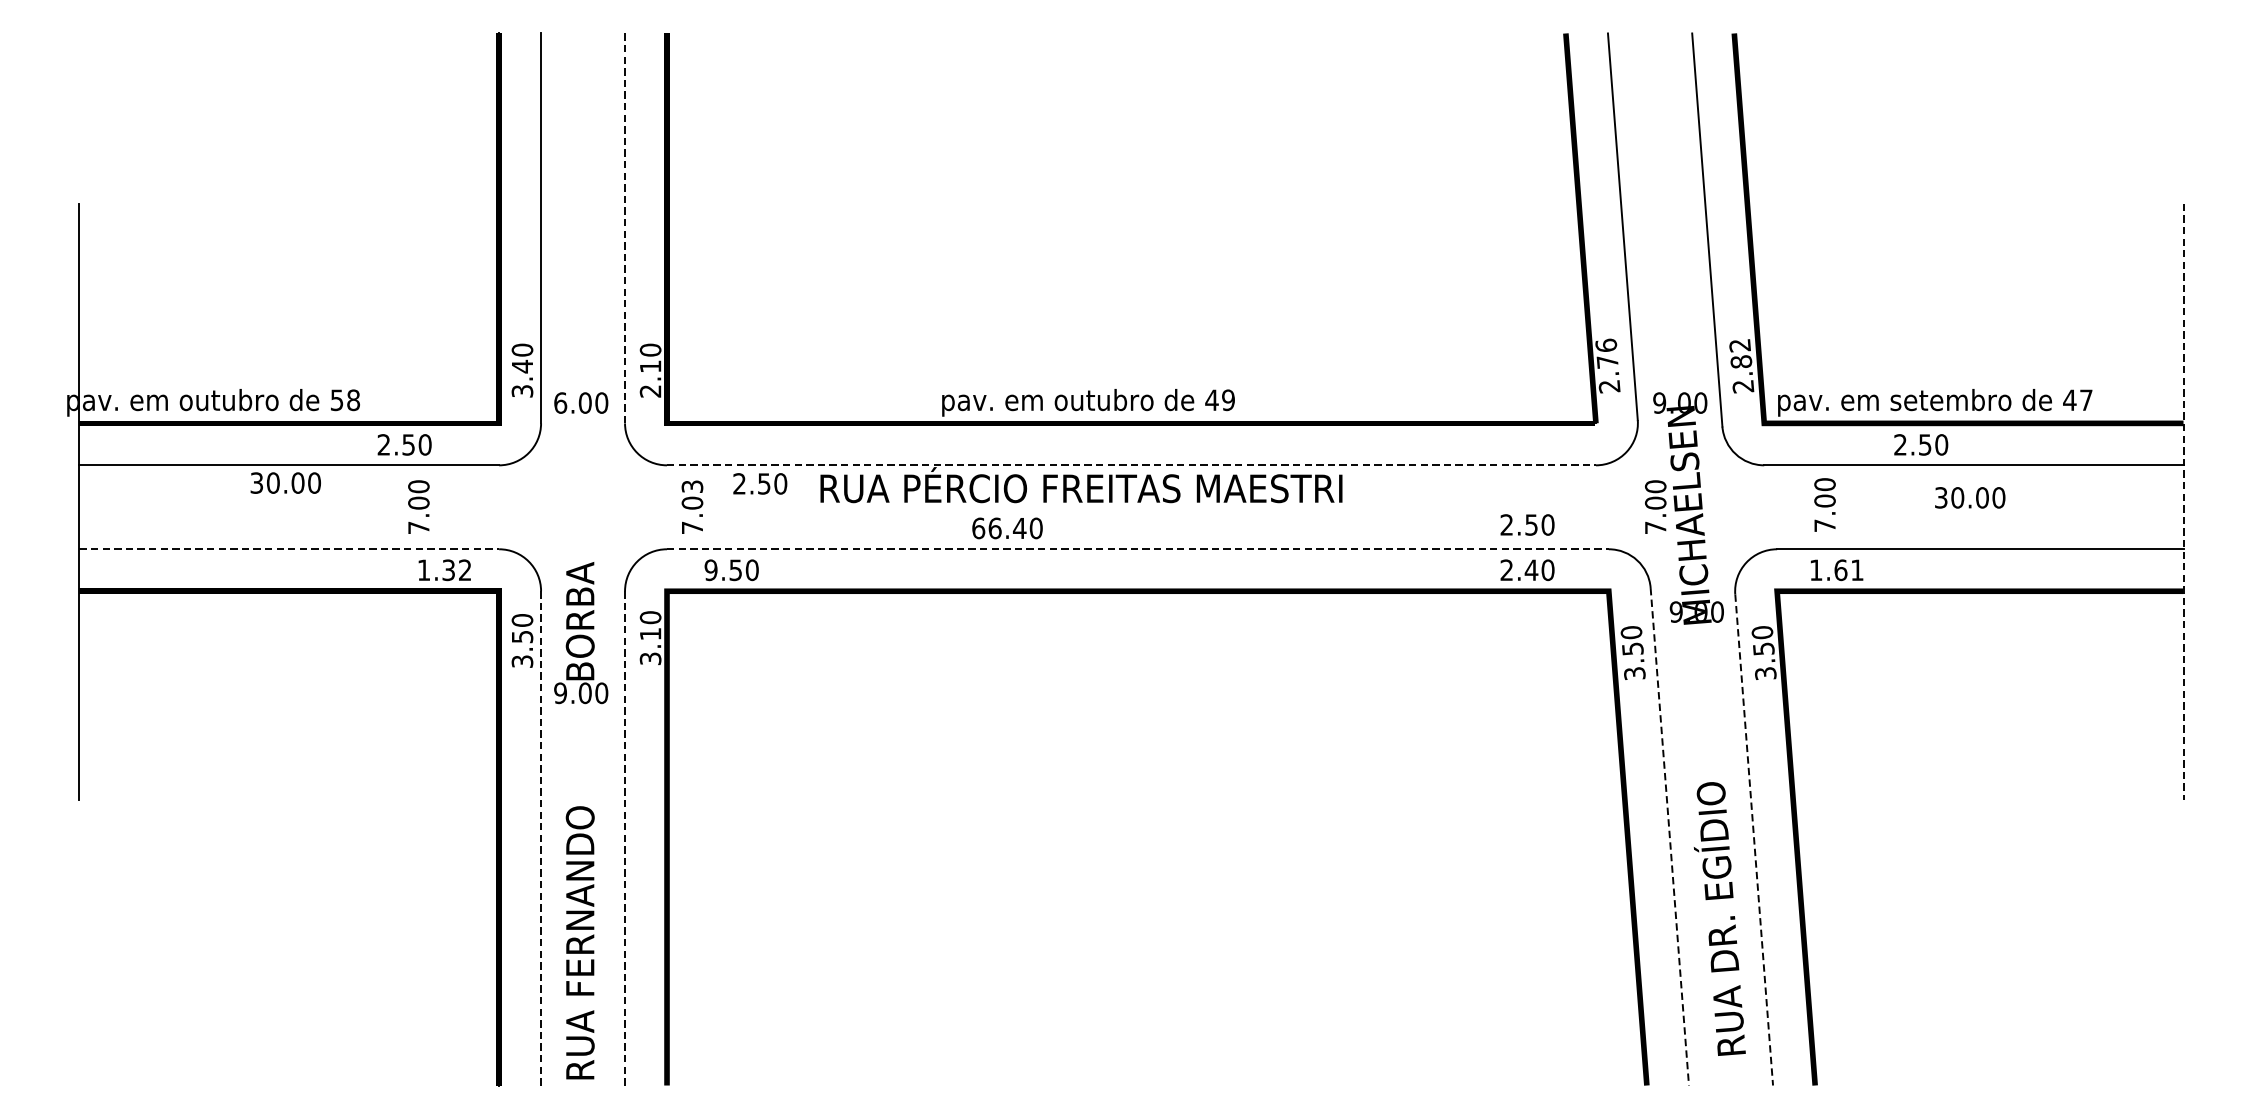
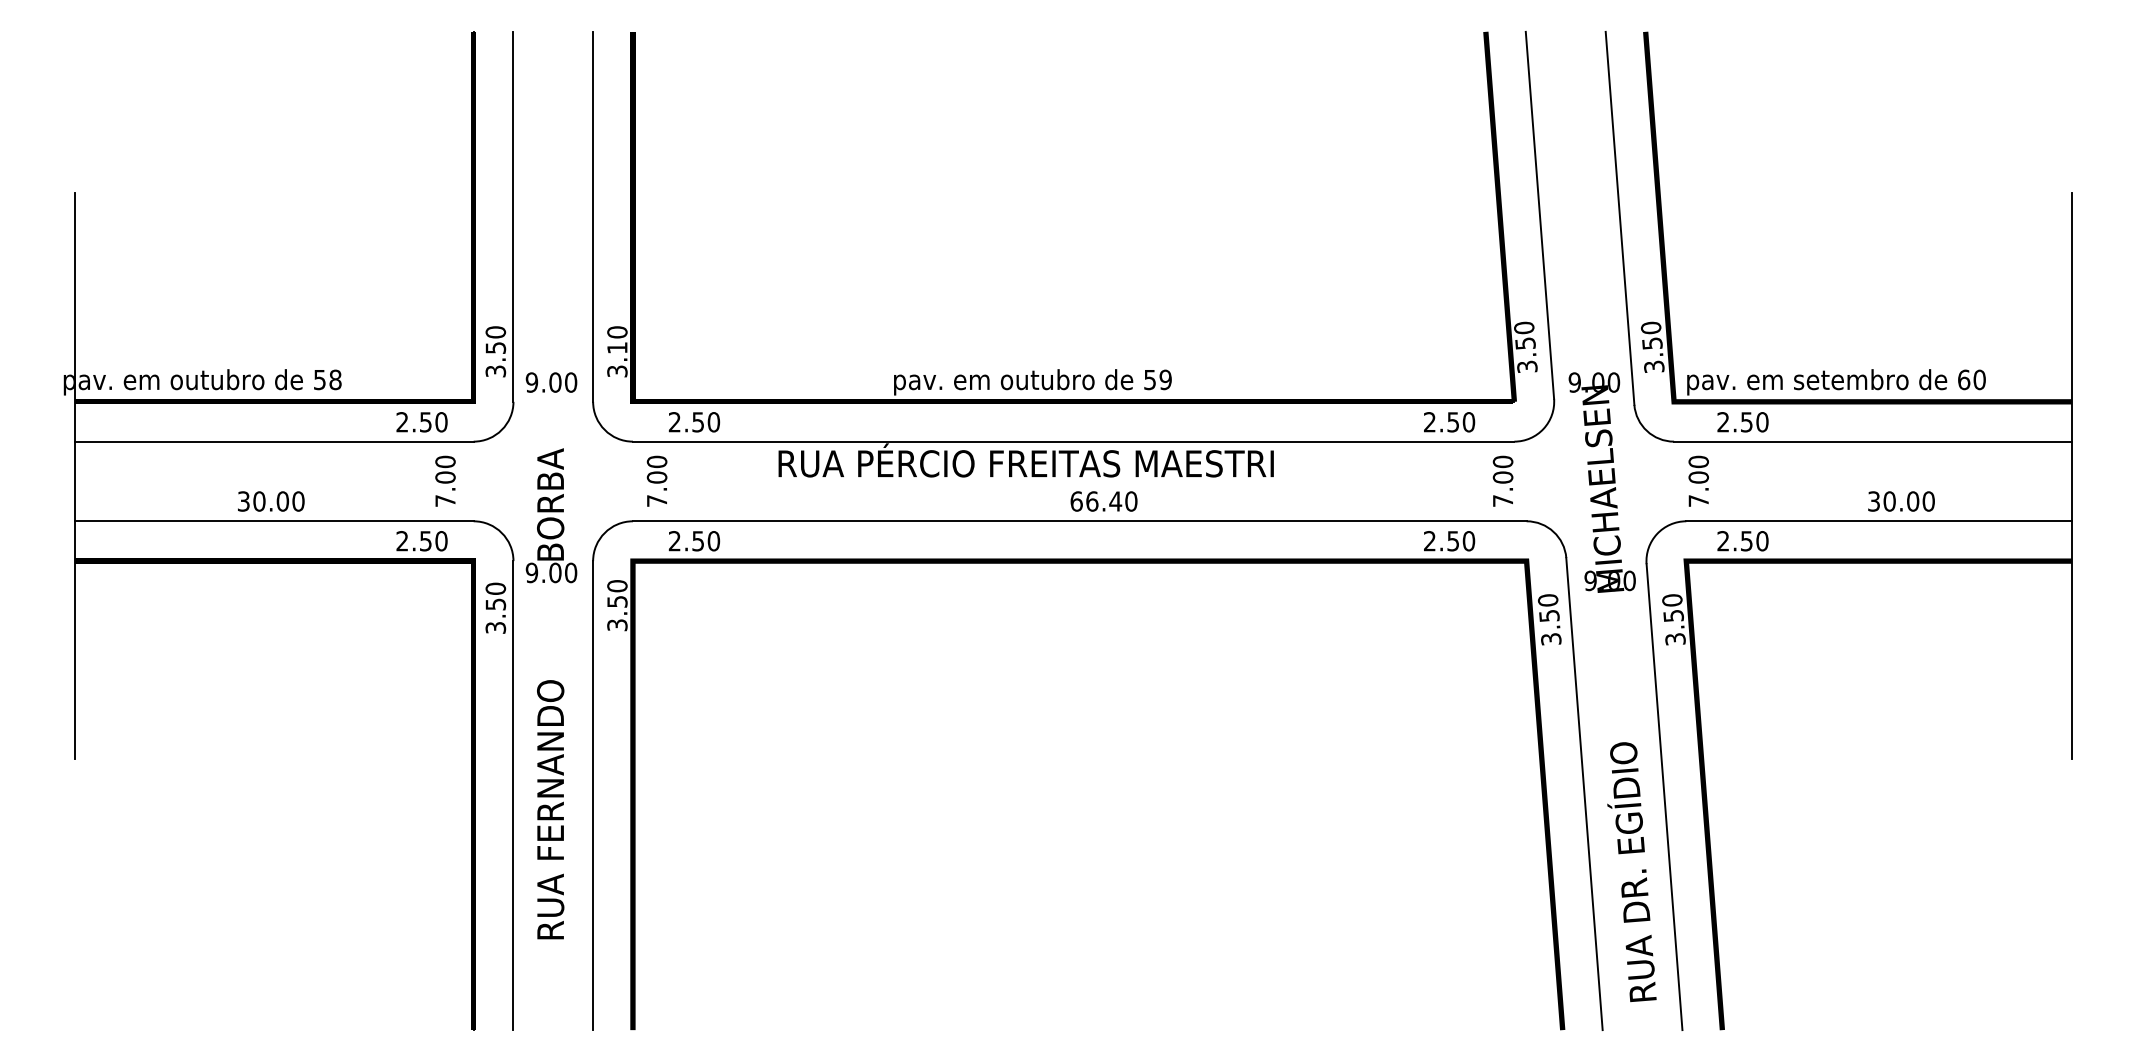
line: (625, 228) -> (593, 216), dashed -> solid
text: (522, 366) -> (495, 347), 3.40 -> 3.50
text: (1607, 366) -> (1525, 347), 2.76 -> 3.50
text: (1741, 366) -> (1652, 347), 2.82 -> 3.50
text: (650, 391) -> (617, 371), 2.10 -> 3.10
text: (2077, 399) -> (1971, 379), 47 -> 60
text: (1211, 400) -> (1149, 380), 49 -> 59
text: (560, 402) -> (531, 382), 6.00 -> 9.00
text: (404, 445) -> (421, 422), moved
text: (1920, 445) -> (1742, 422), moved
line: (1131, 465) -> (1073, 441), dashed -> solid
text: (286, 483) -> (271, 501), moved
text: (760, 484) -> (694, 422), moved
text: (691, 486) -> (656, 461), 7.03 -> 7.00
text: (1970, 497) -> (1901, 501), moved
line: (2183, 502) -> (2071, 476), dashed -> solid
text: (1824, 504) -> (1698, 480), moved
text: (418, 506) -> (445, 480), moved
text: (1655, 506) -> (1502, 480), moved
text: (1527, 525) -> (1449, 422), moved
text: (1006, 528) -> (1103, 501), moved
line: (290, 549) -> (275, 521), dashed -> solid
line: (1137, 549) -> (1079, 521), dashed -> solid
text: (444, 570) -> (421, 541), 1.32 -> 2.50
text: (710, 570) -> (674, 541), 9.50 -> 2.50
text: (1530, 570) -> (1452, 541), 2.40 -> 2.50
text: (1836, 570) -> (1742, 541), 1.61 -> 2.50
text: (650, 633) -> (617, 601), 3.10 -> 3.50
text: (581, 820) -> (551, 693), moved
line: (1669, 837) -> (1584, 794), dashed -> solid
line: (541, 839) -> (513, 796), dashed -> solid
line: (625, 839) -> (593, 796), dashed -> solid
line: (1754, 840) -> (1664, 797), dashed -> solid

